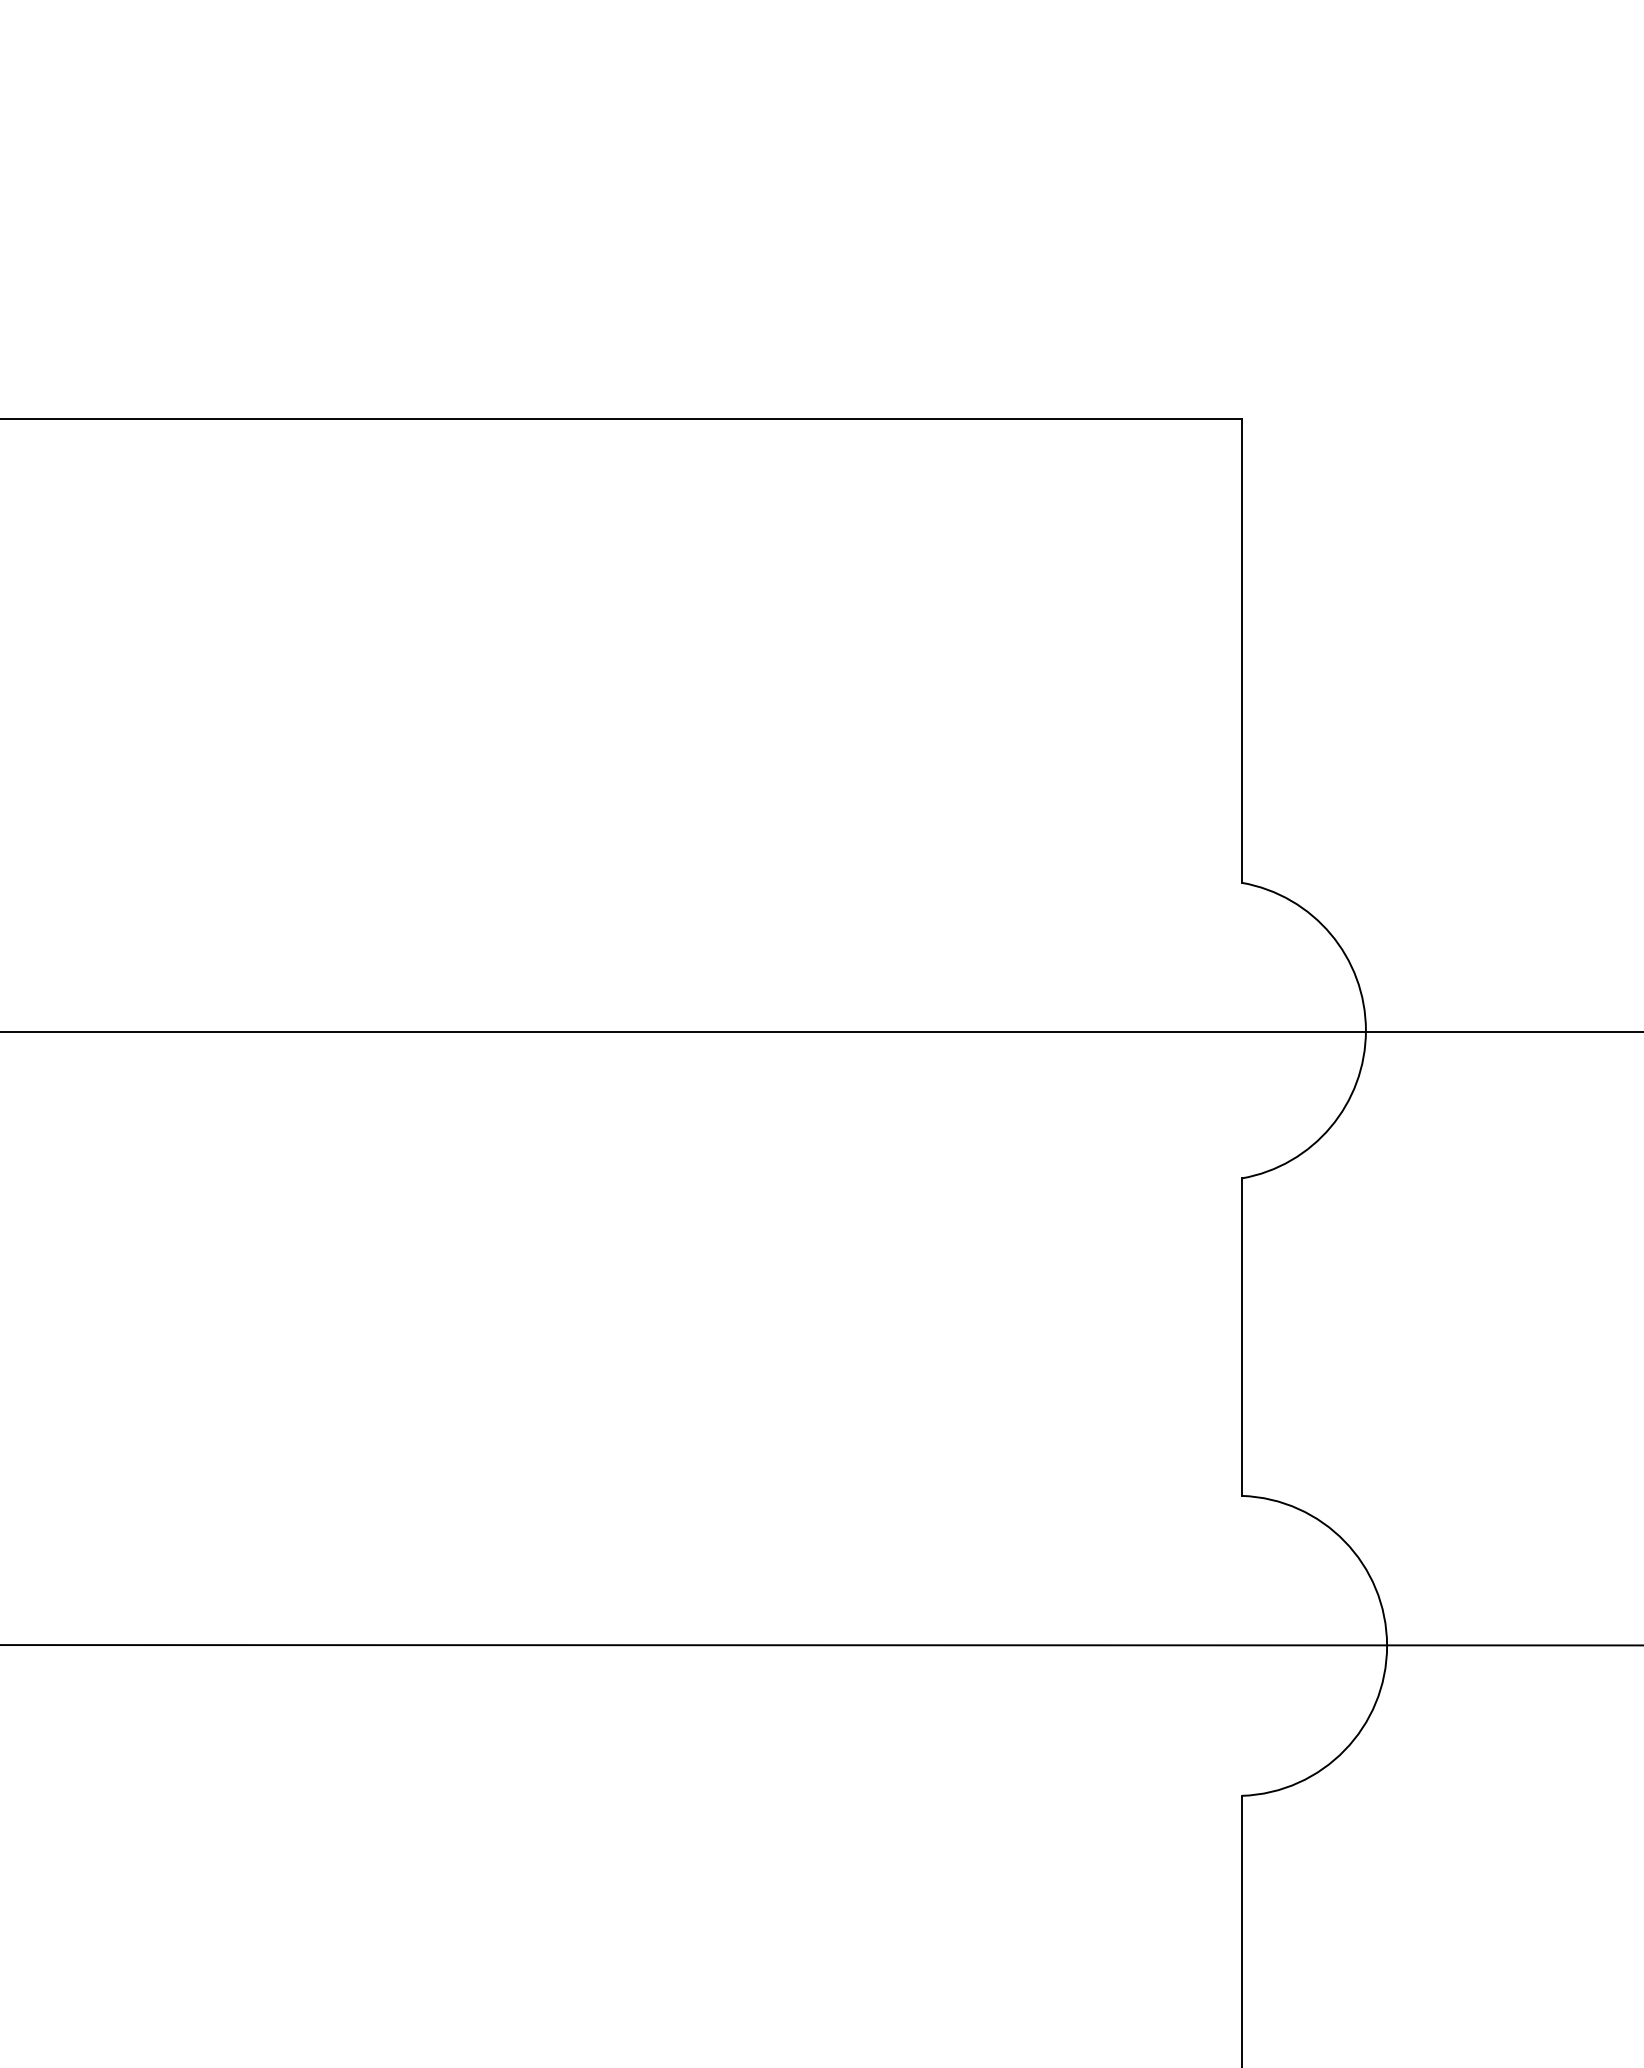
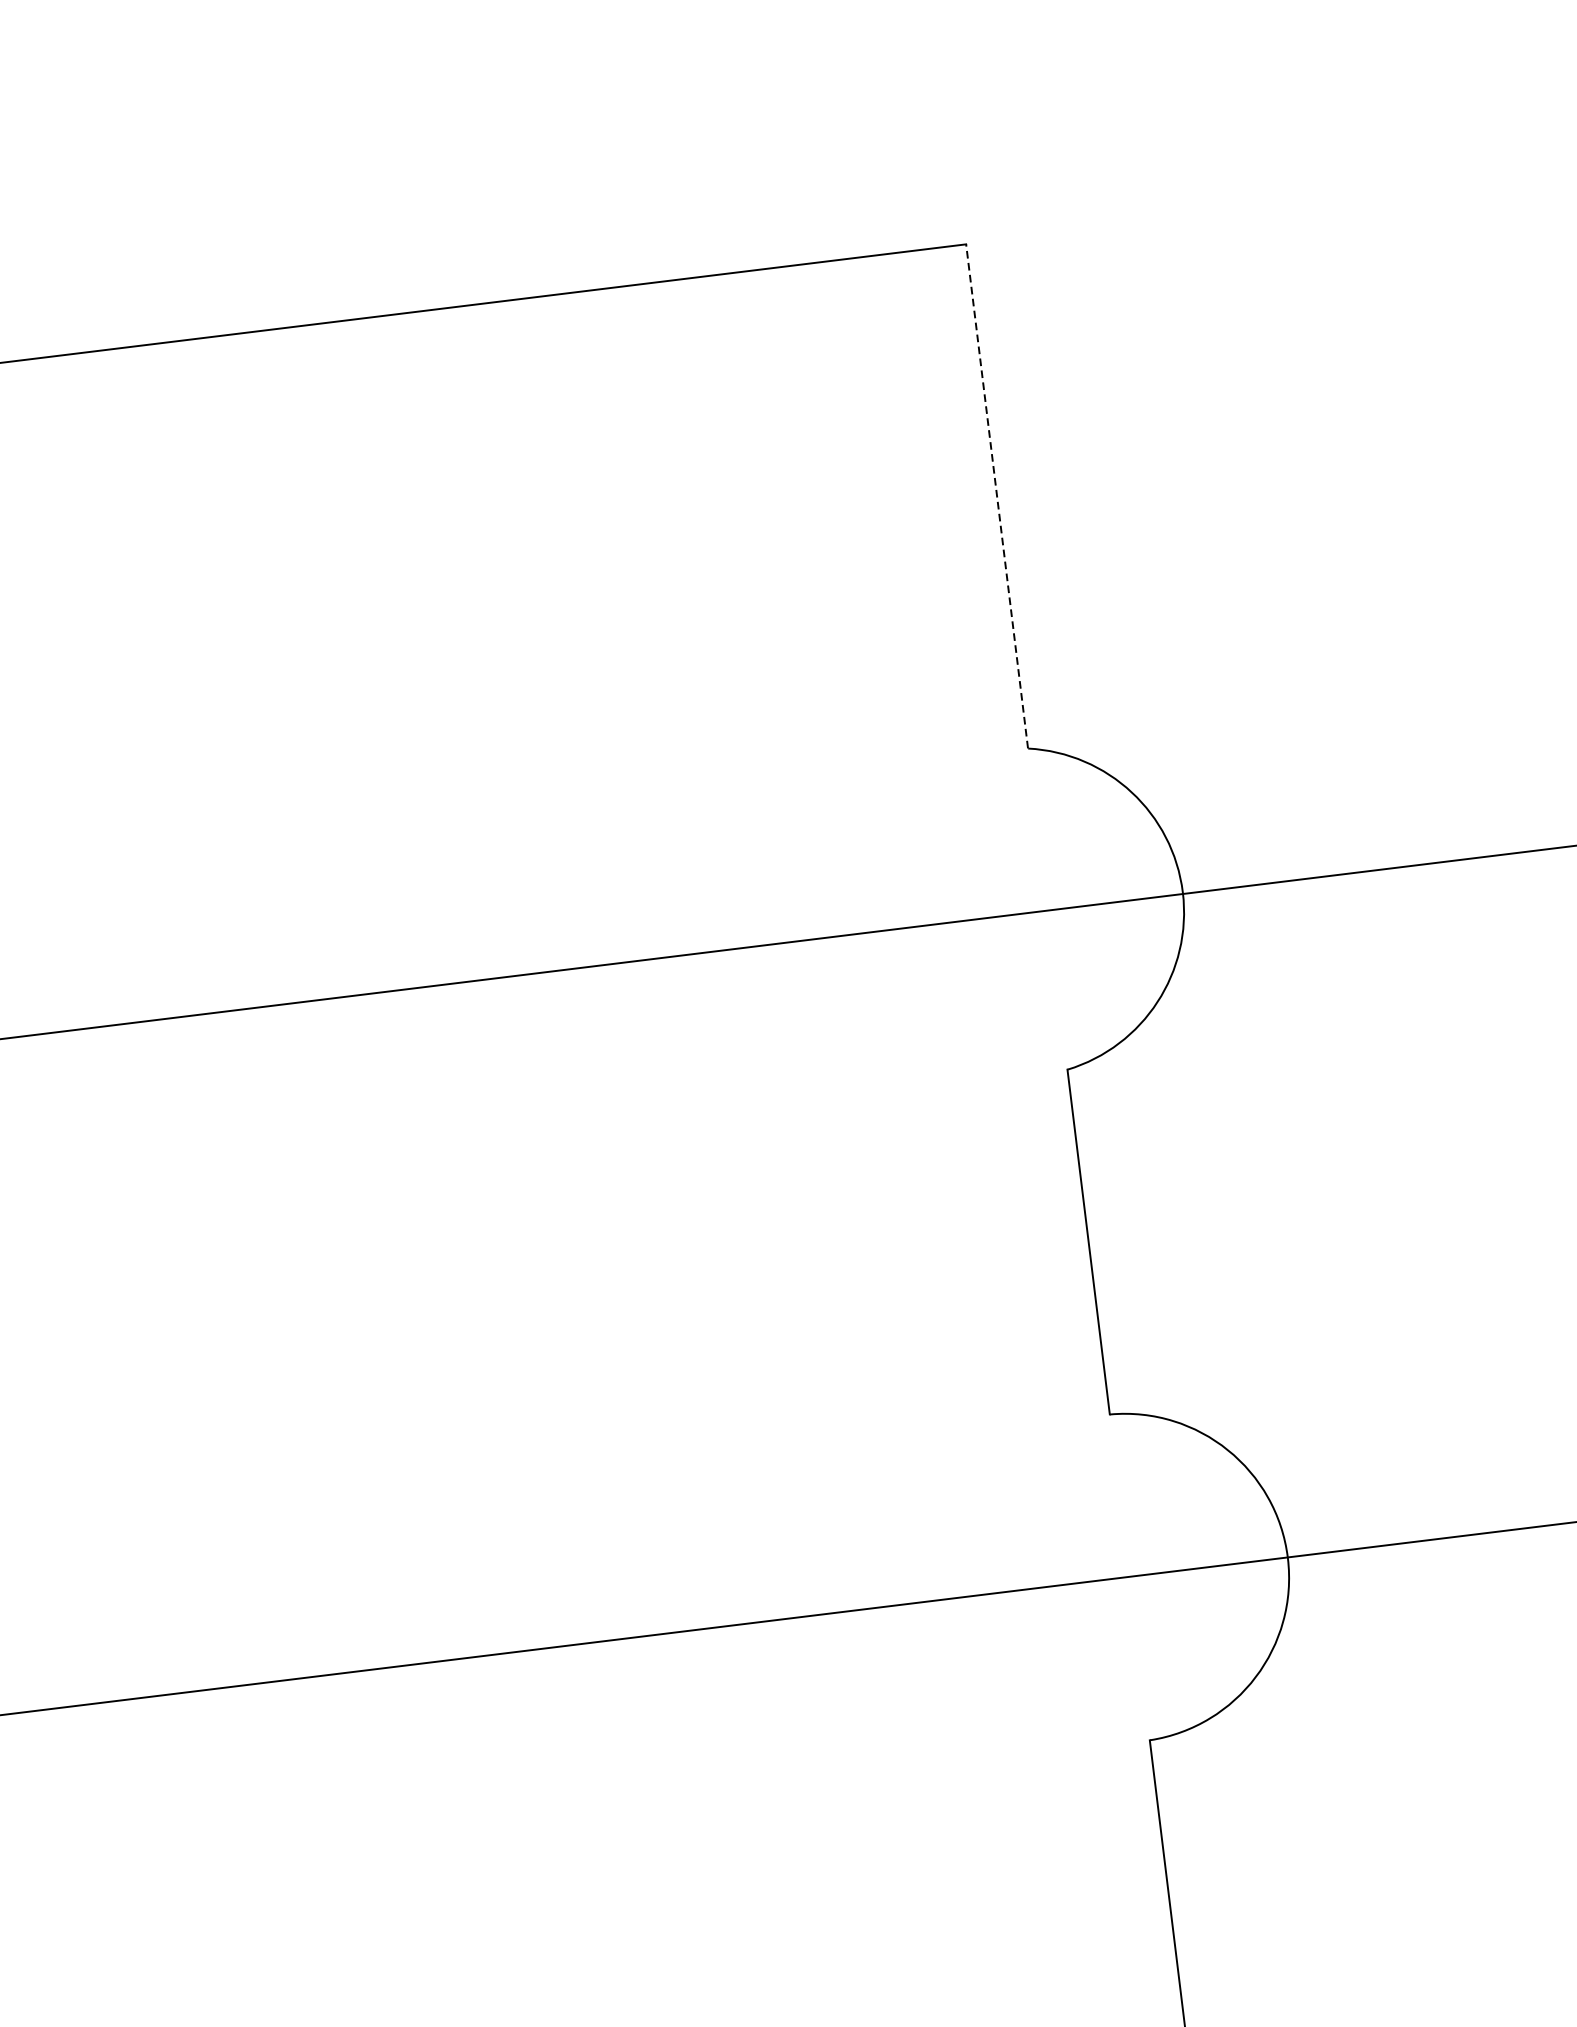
line: (1241, 650) -> (997, 496), solid -> dashed

